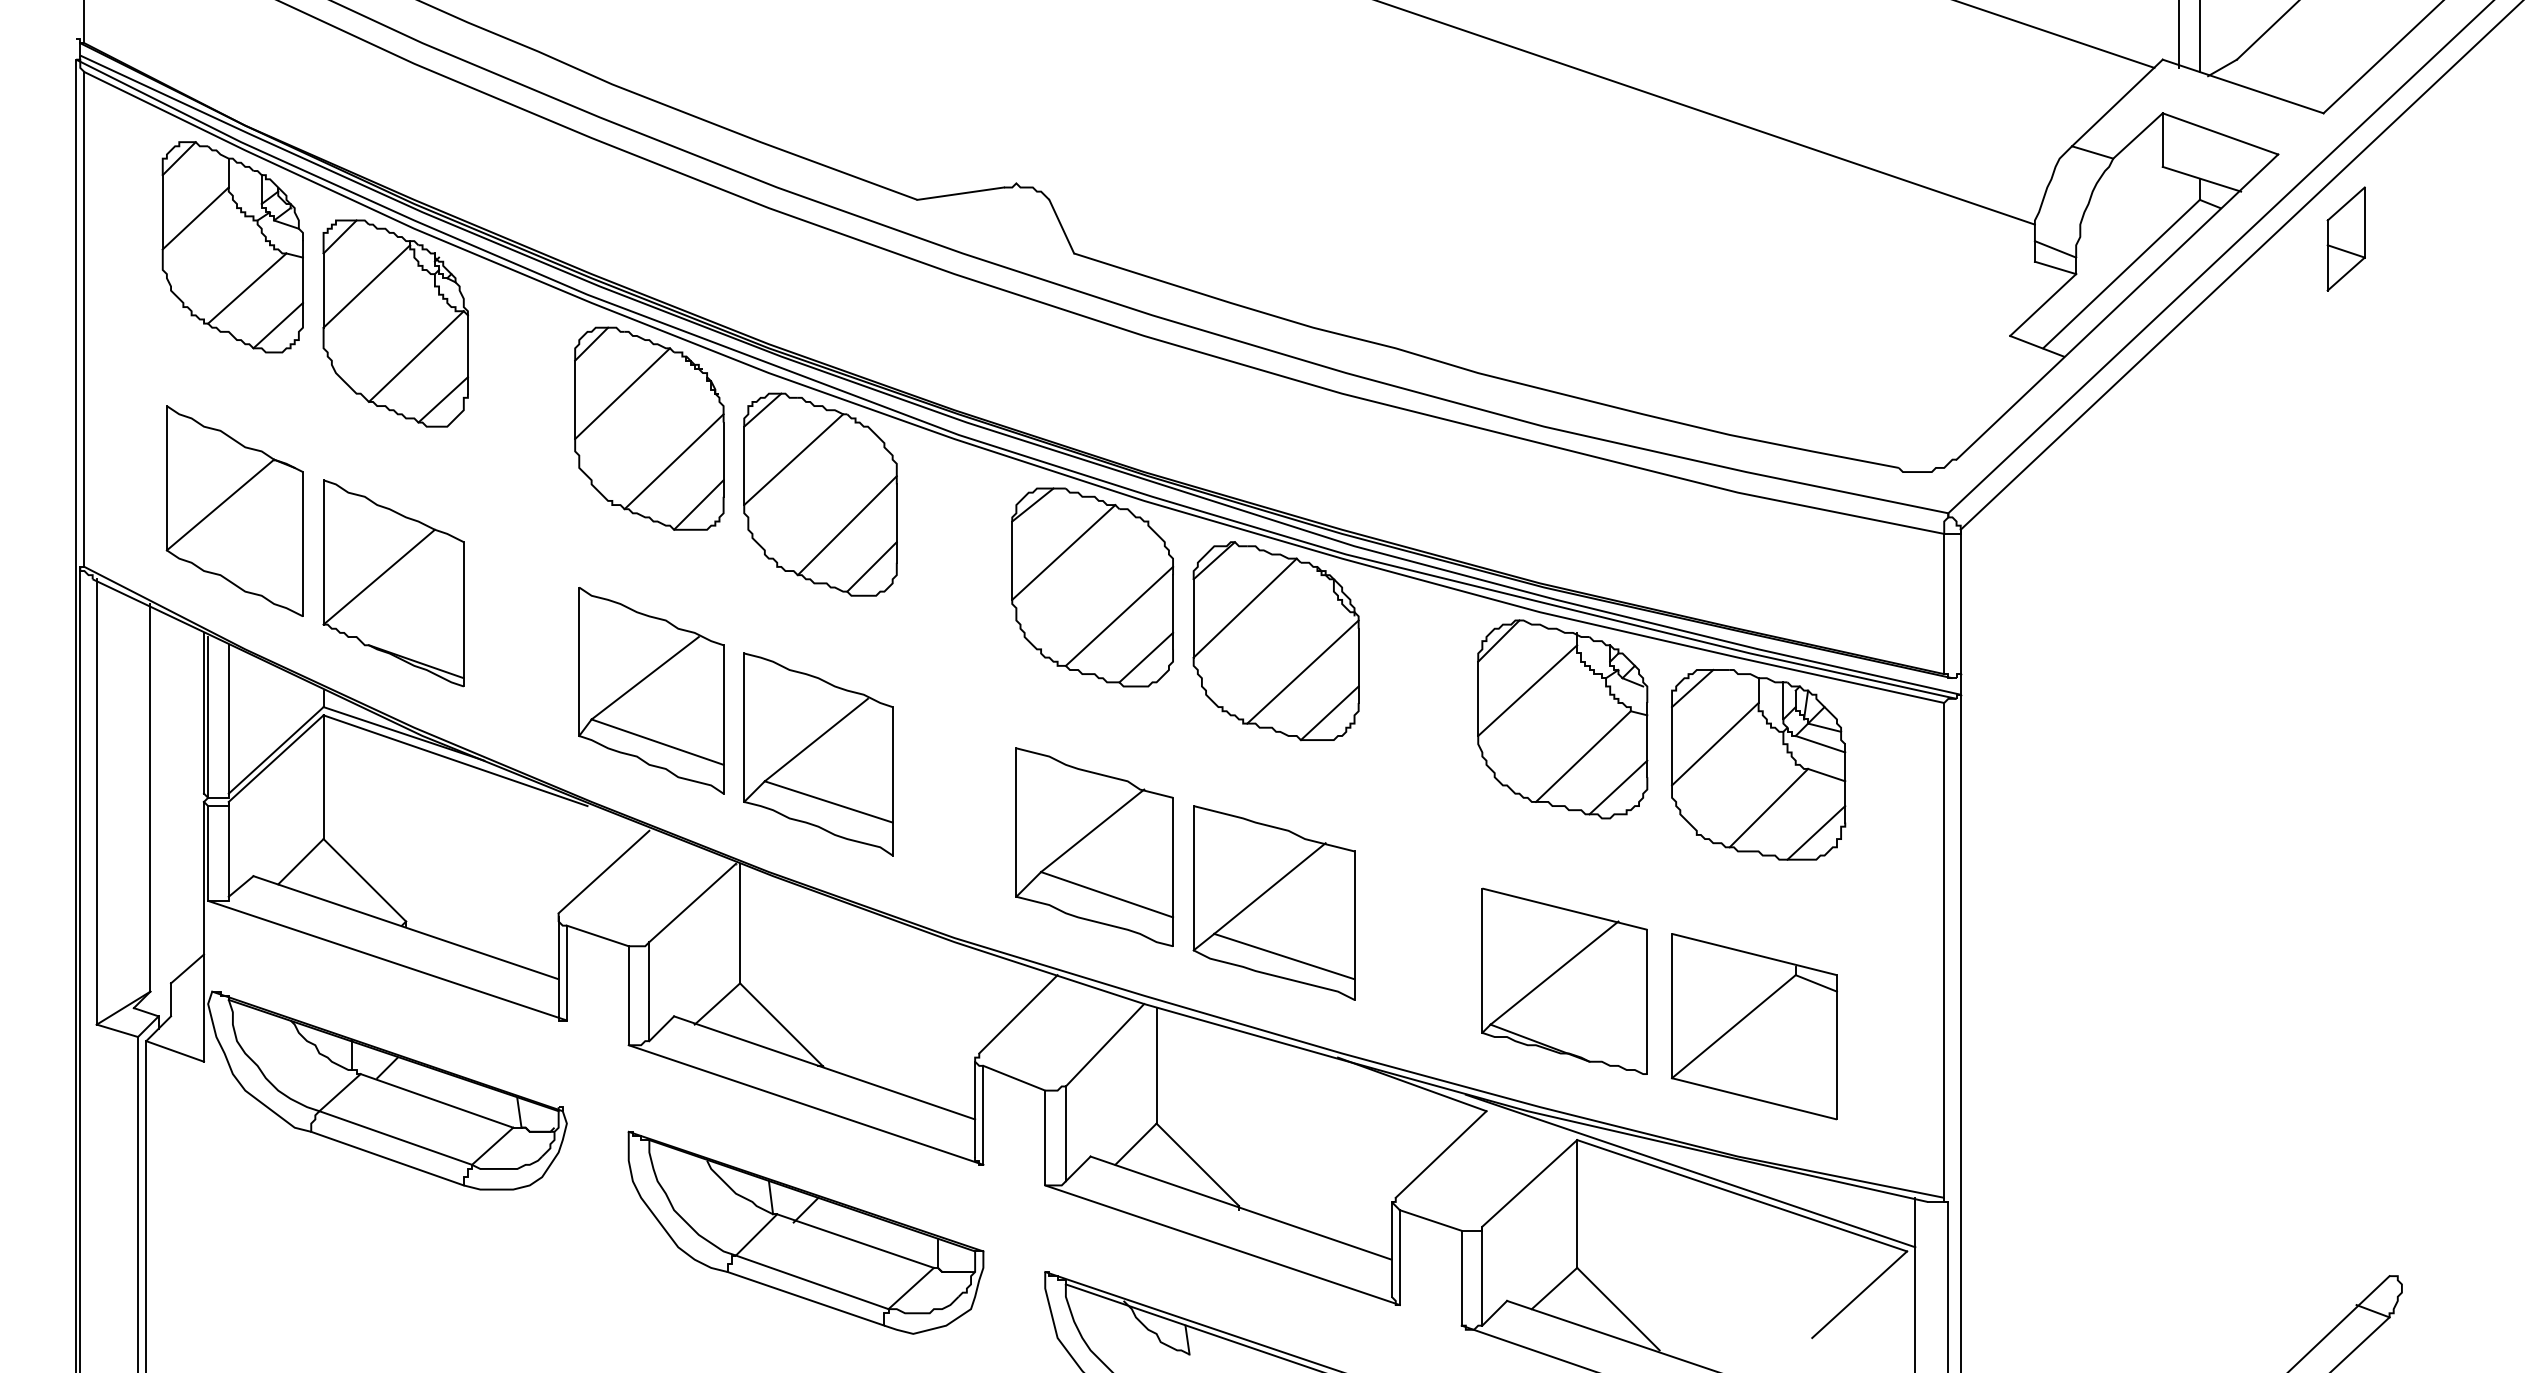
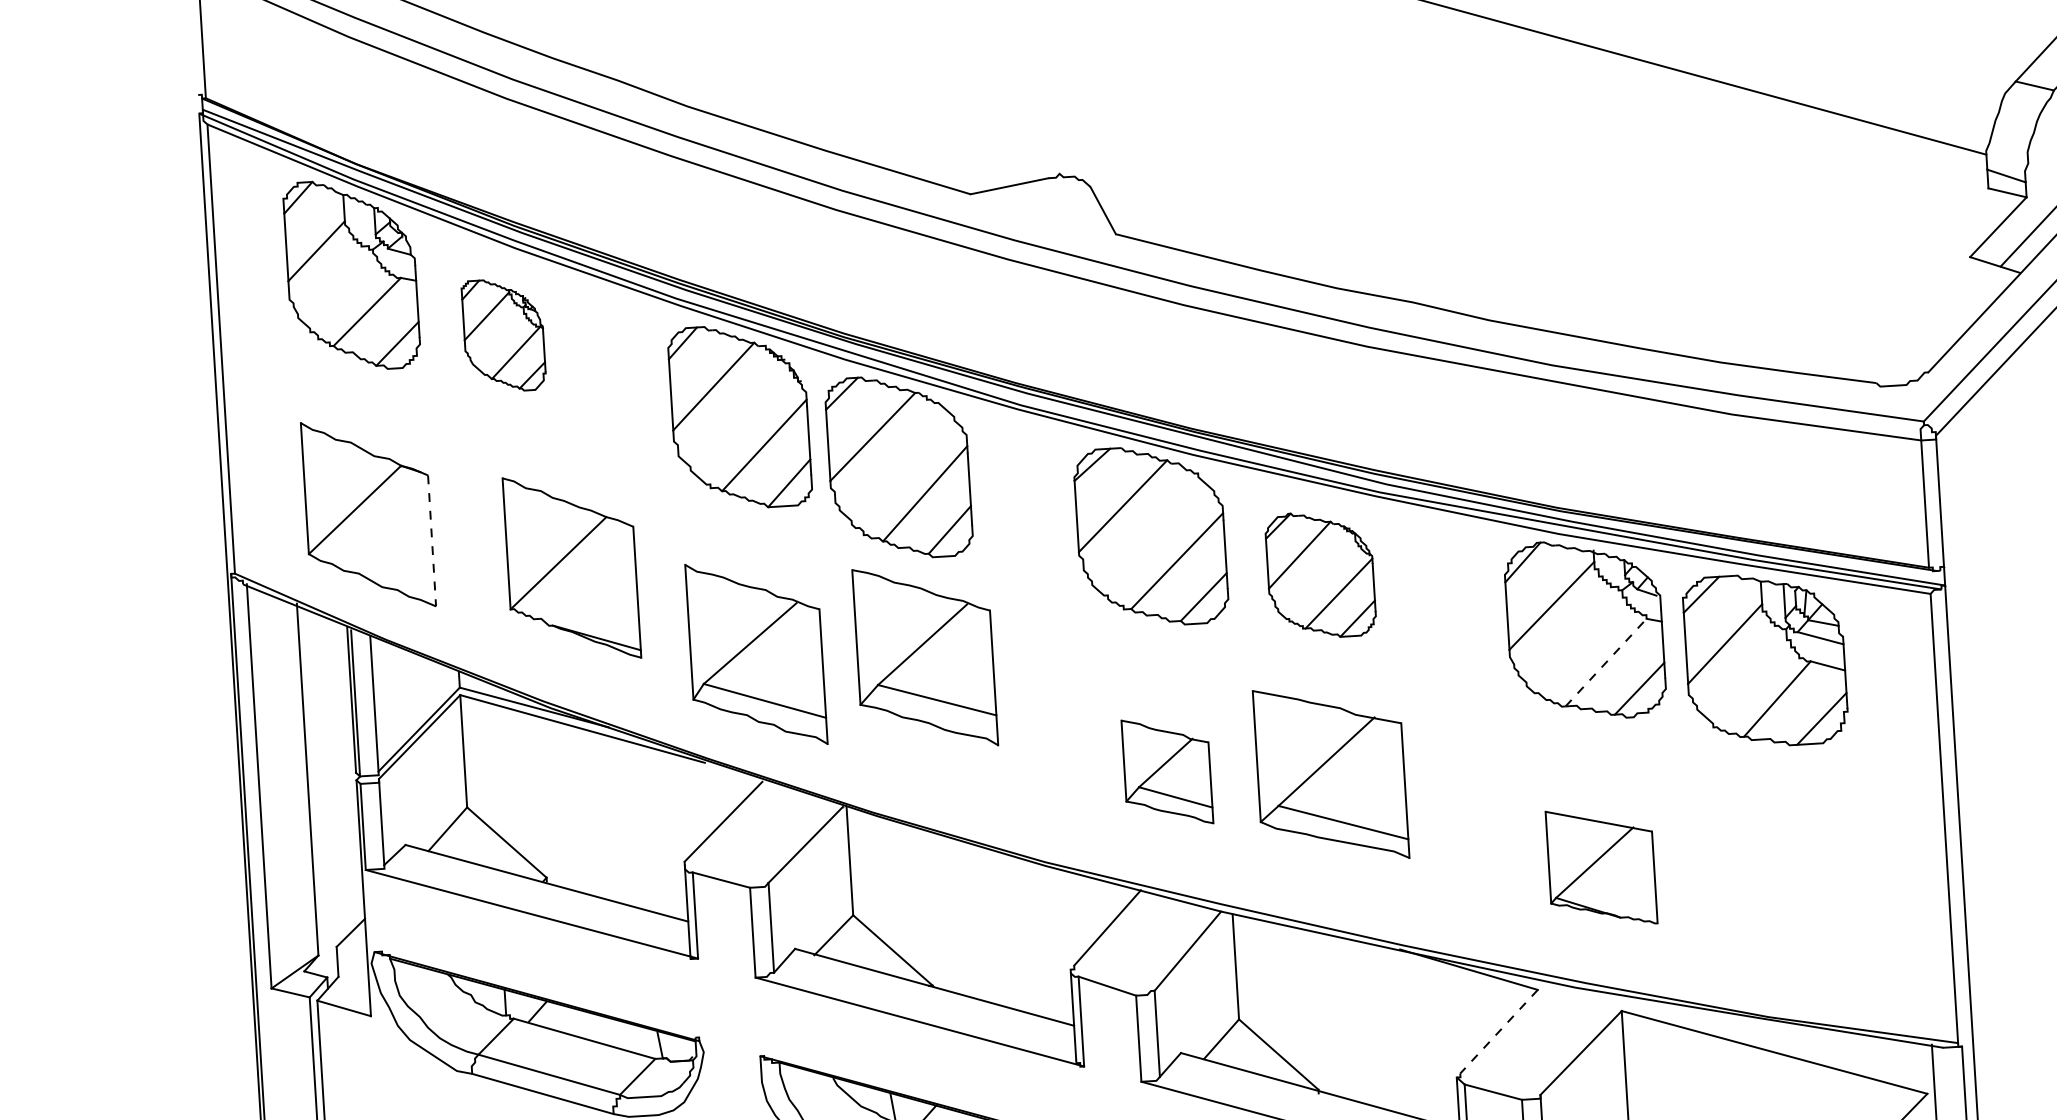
part: (395, 323) -> (503, 335), size x0.6
line: (302, 544) -> (431, 541), solid -> dashed
part: (393, 583) -> (571, 568), moved
part: (1275, 641) -> (1320, 575), size x0.7
part: (818, 754) -> (925, 657), moved
line: (1583, 756) -> (1606, 662), solid -> dashed
part: (1094, 846) -> (1167, 771), size x0.6
part: (1273, 902) -> (1330, 774), moved
part: (1564, 980) -> (1601, 866), size x0.7
part: (1754, 1026) -> (1776, 898), removed
line: (1441, 1154) -> (1499, 1031), solid -> dashed
line: (1690, 1170) -> (1726, 1032), removed

